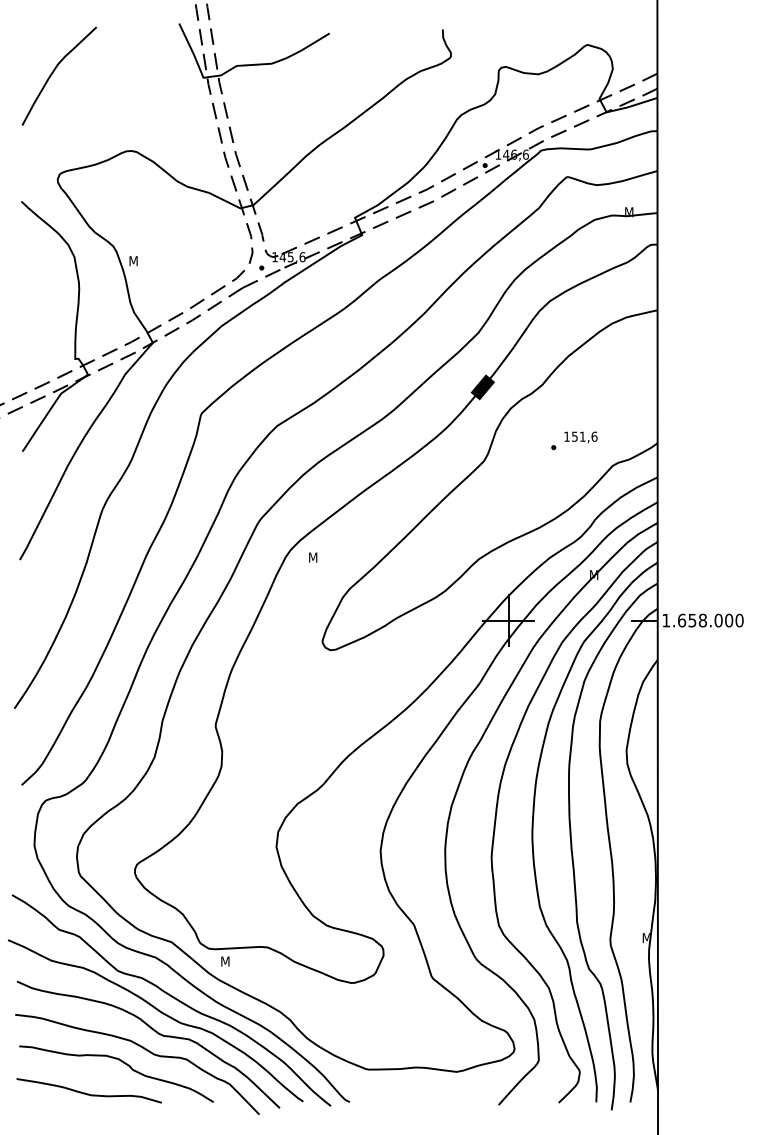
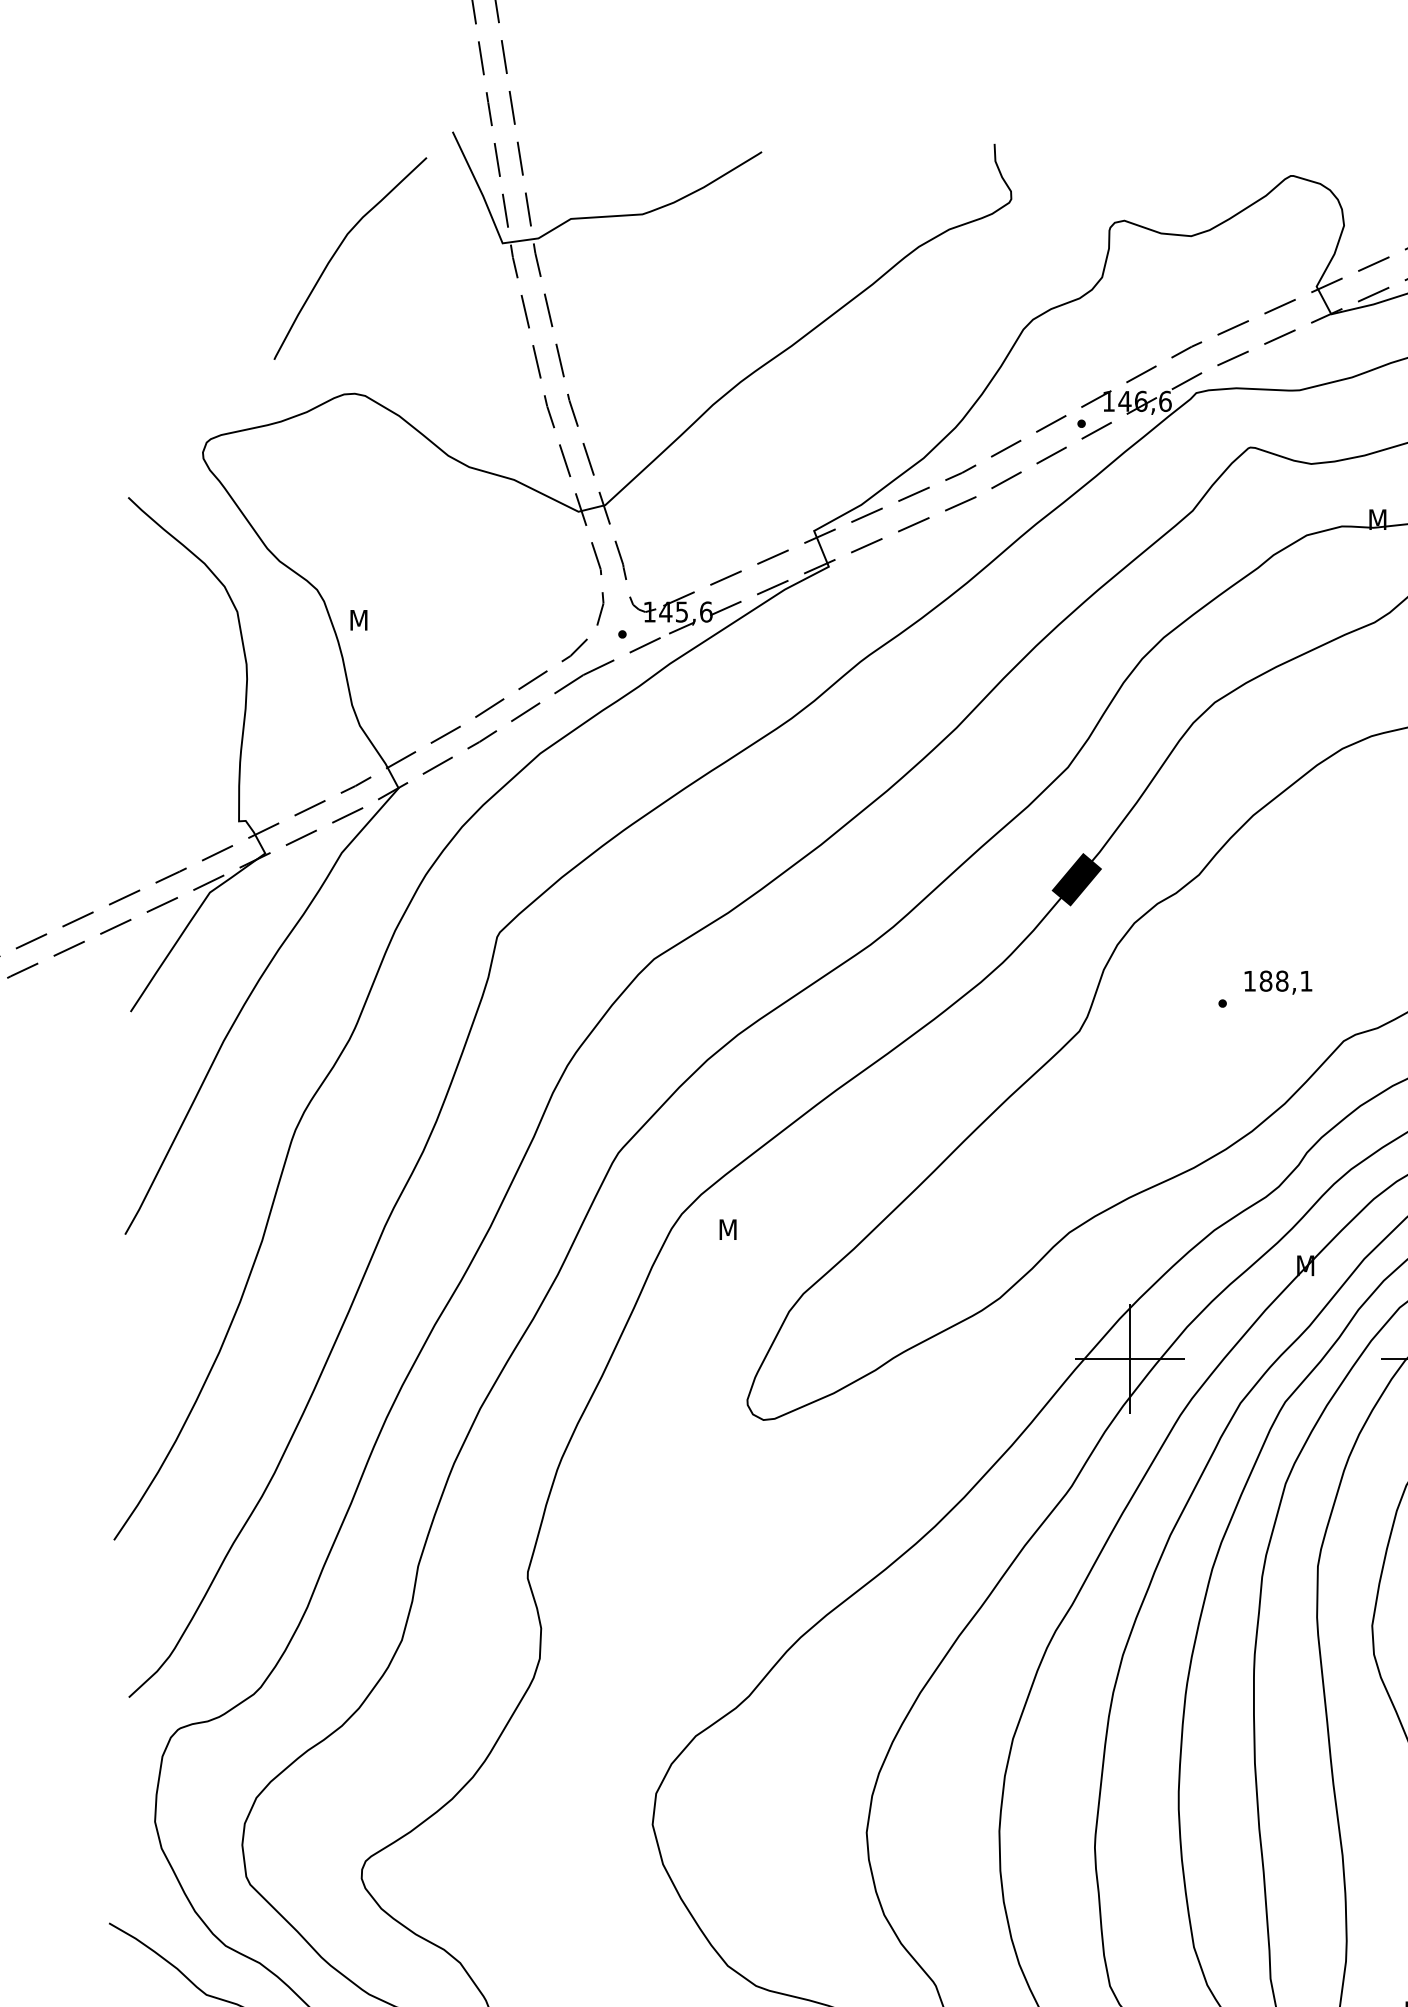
curve: (53, 73) -> (338, 252), moved
text: (584, 436) -> (1285, 980), 151,6 -> 188,1

